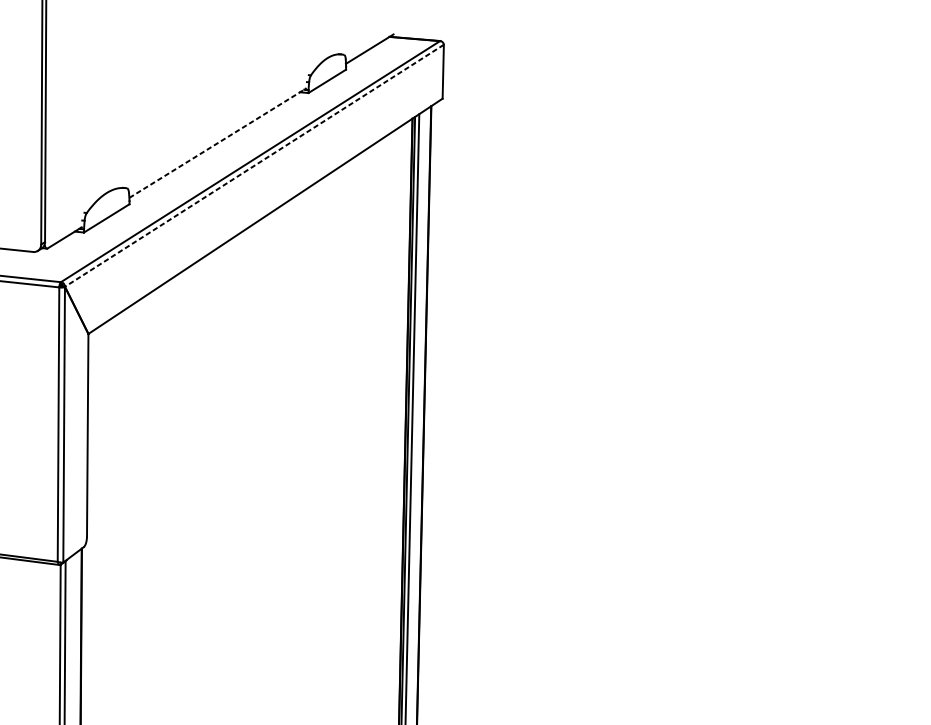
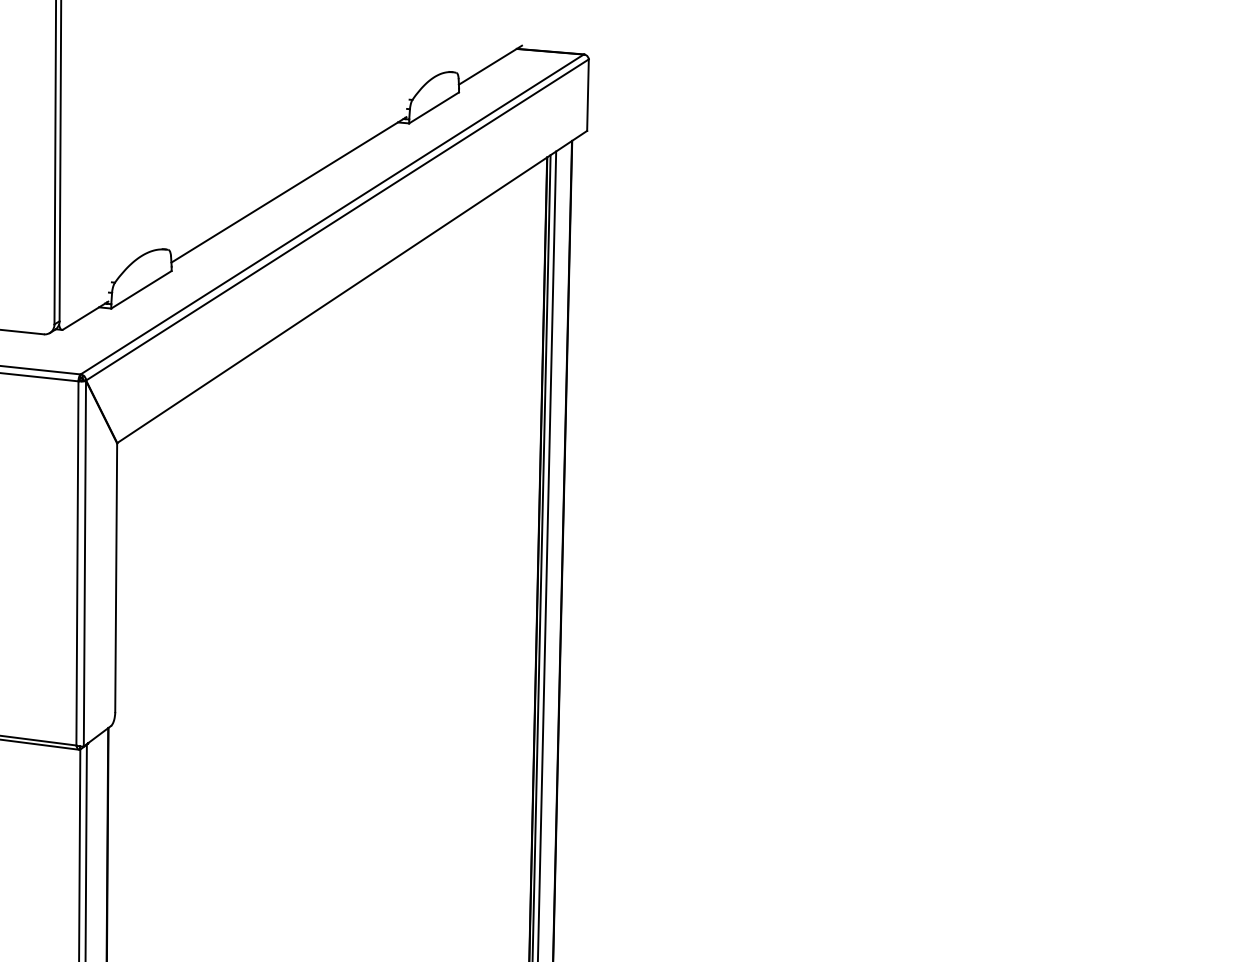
line: (218, 142) -> (289, 189), dashed -> solid
line: (254, 166) -> (337, 220), dashed -> solid

